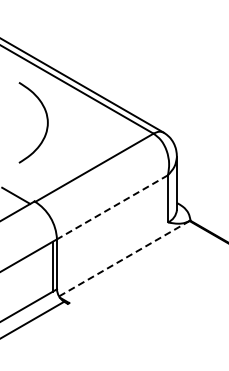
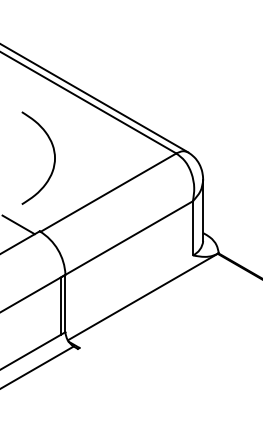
curve: (46, 120) -> (53, 155), moved
line: (110, 208) -> (126, 239), dashed -> solid
line: (124, 258) -> (142, 296), dashed -> solid

